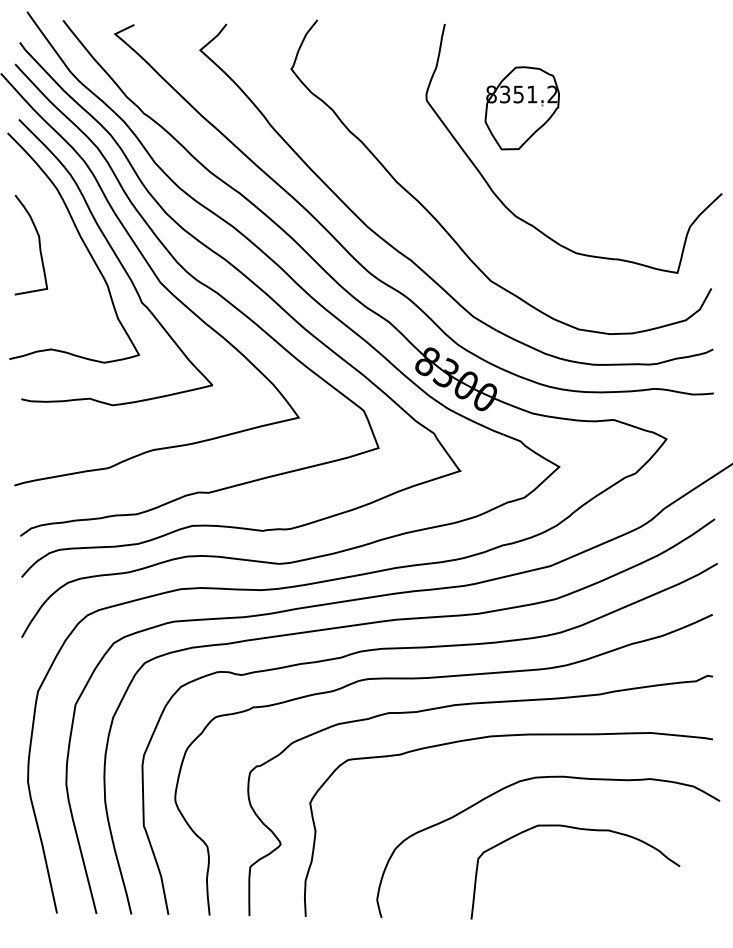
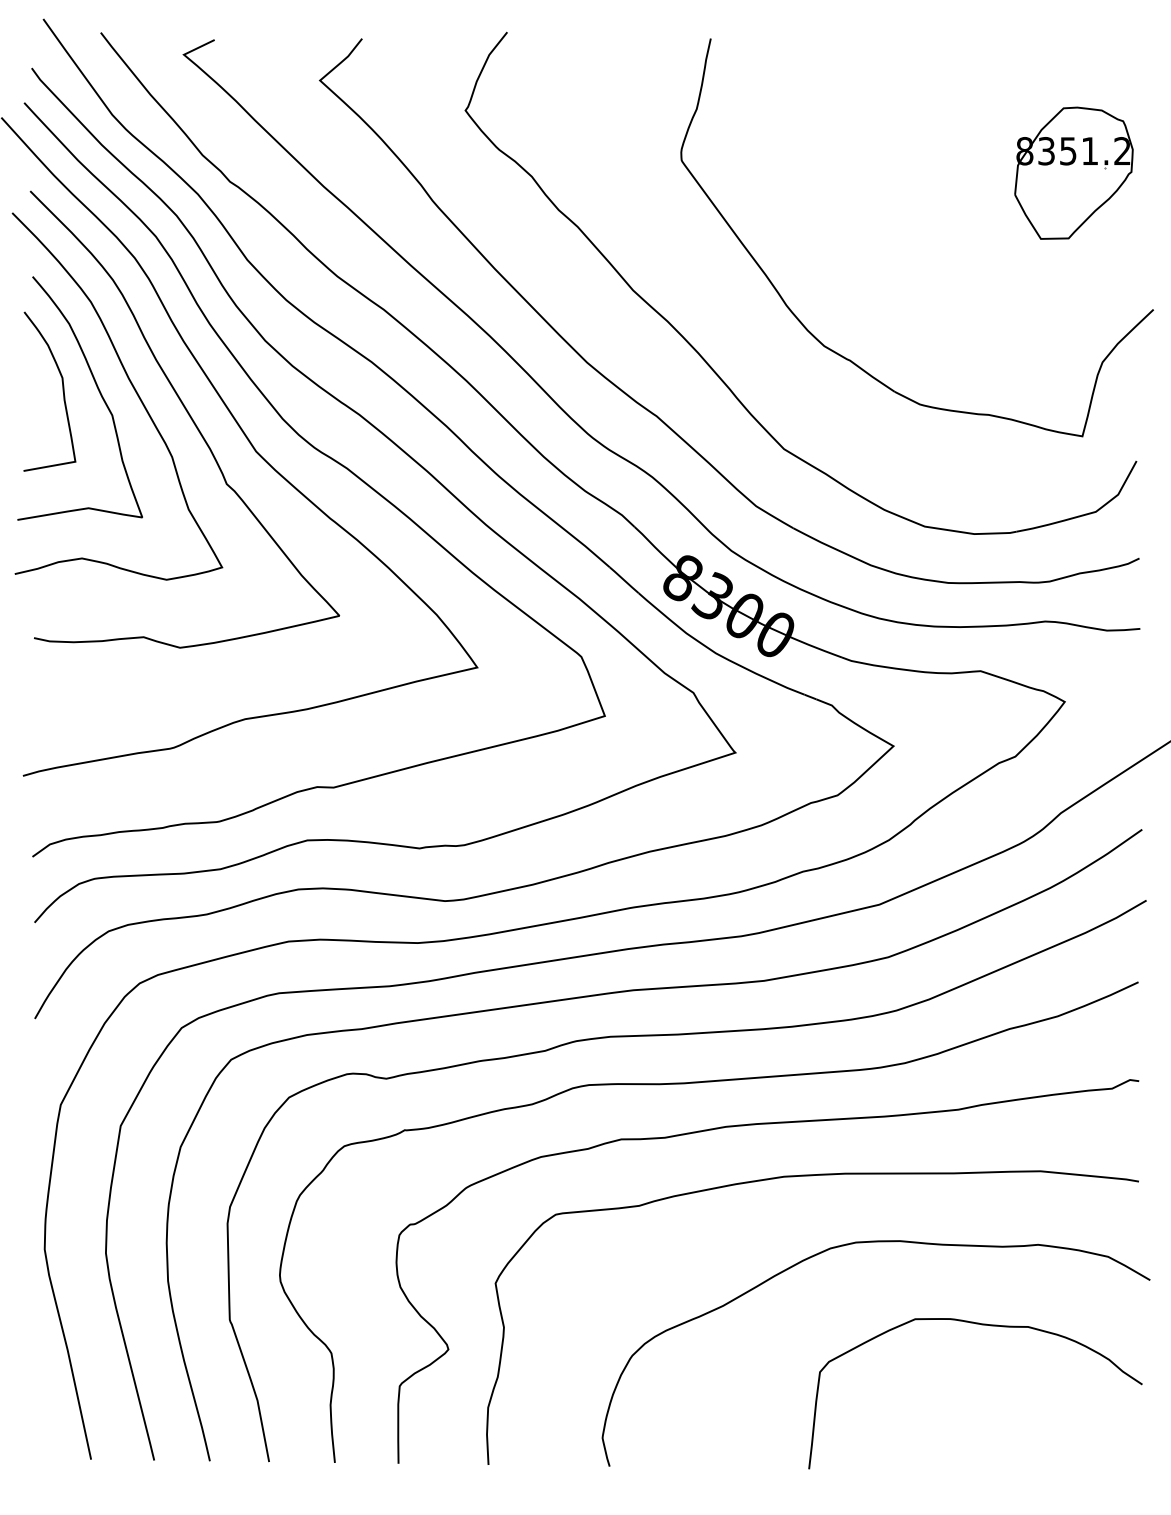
part: (521, 108) -> (1072, 173), moved
curve: (60, 243) -> (96, 389), added
curve: (583, 830) -> (988, 1327), moved

